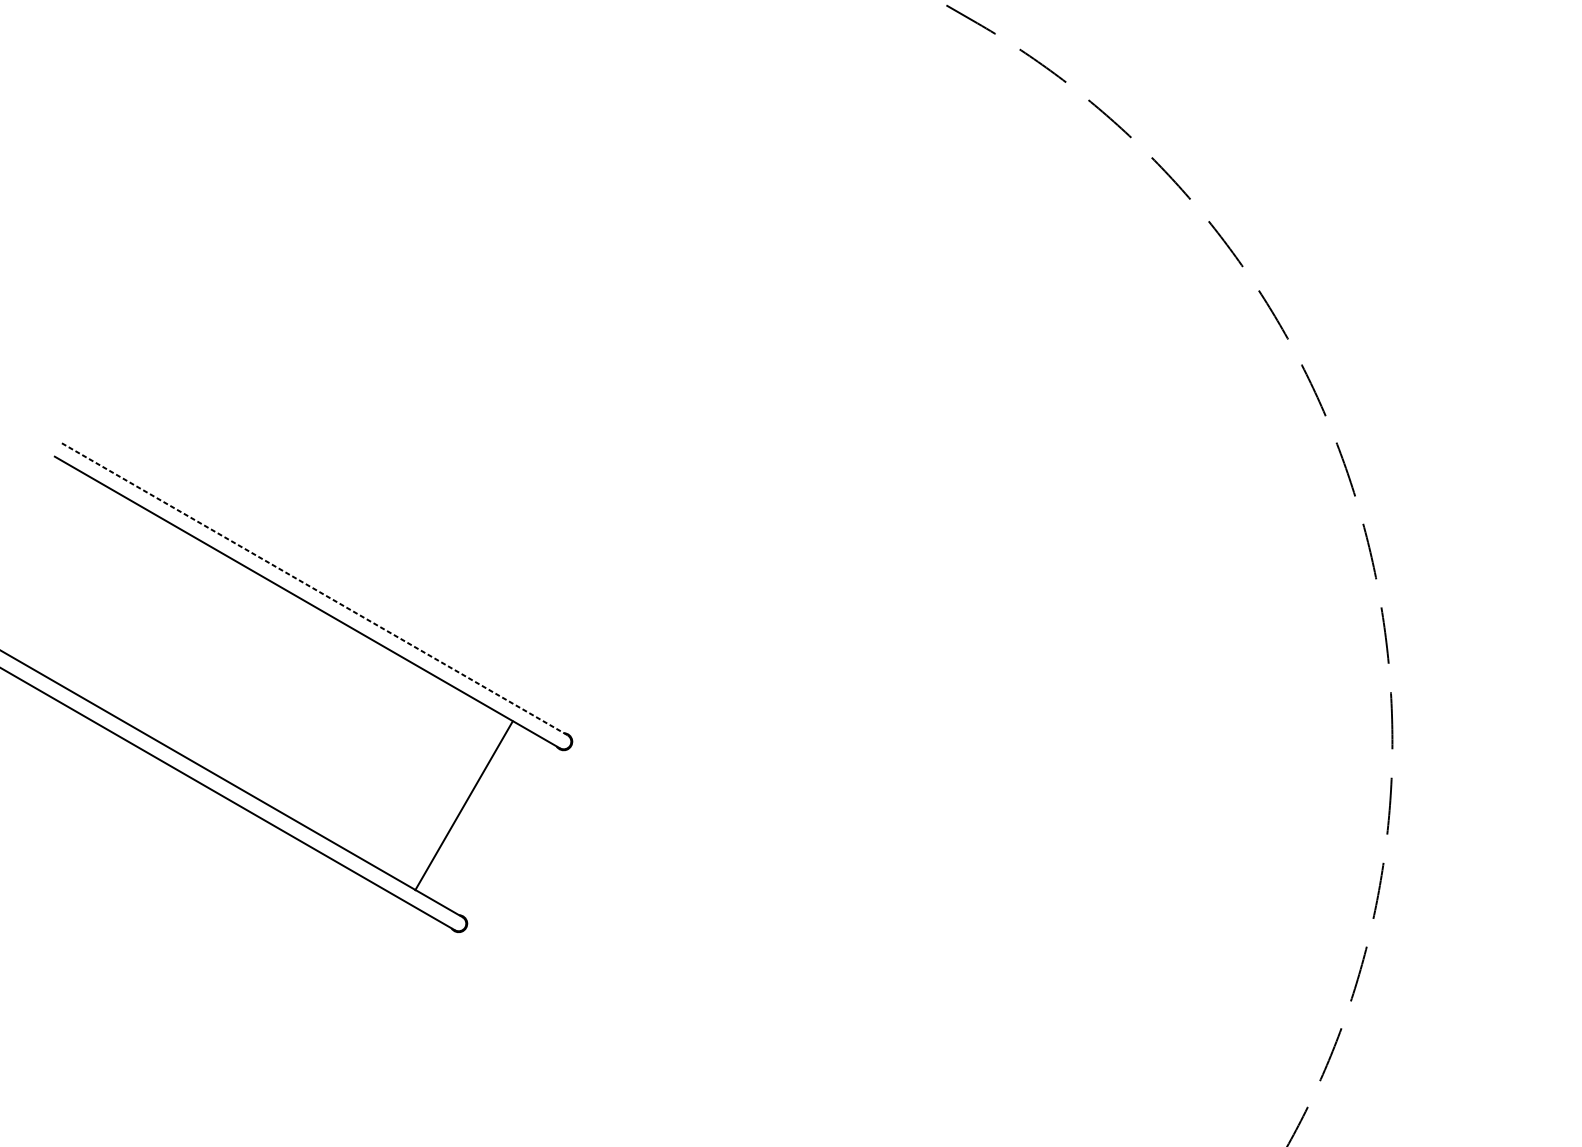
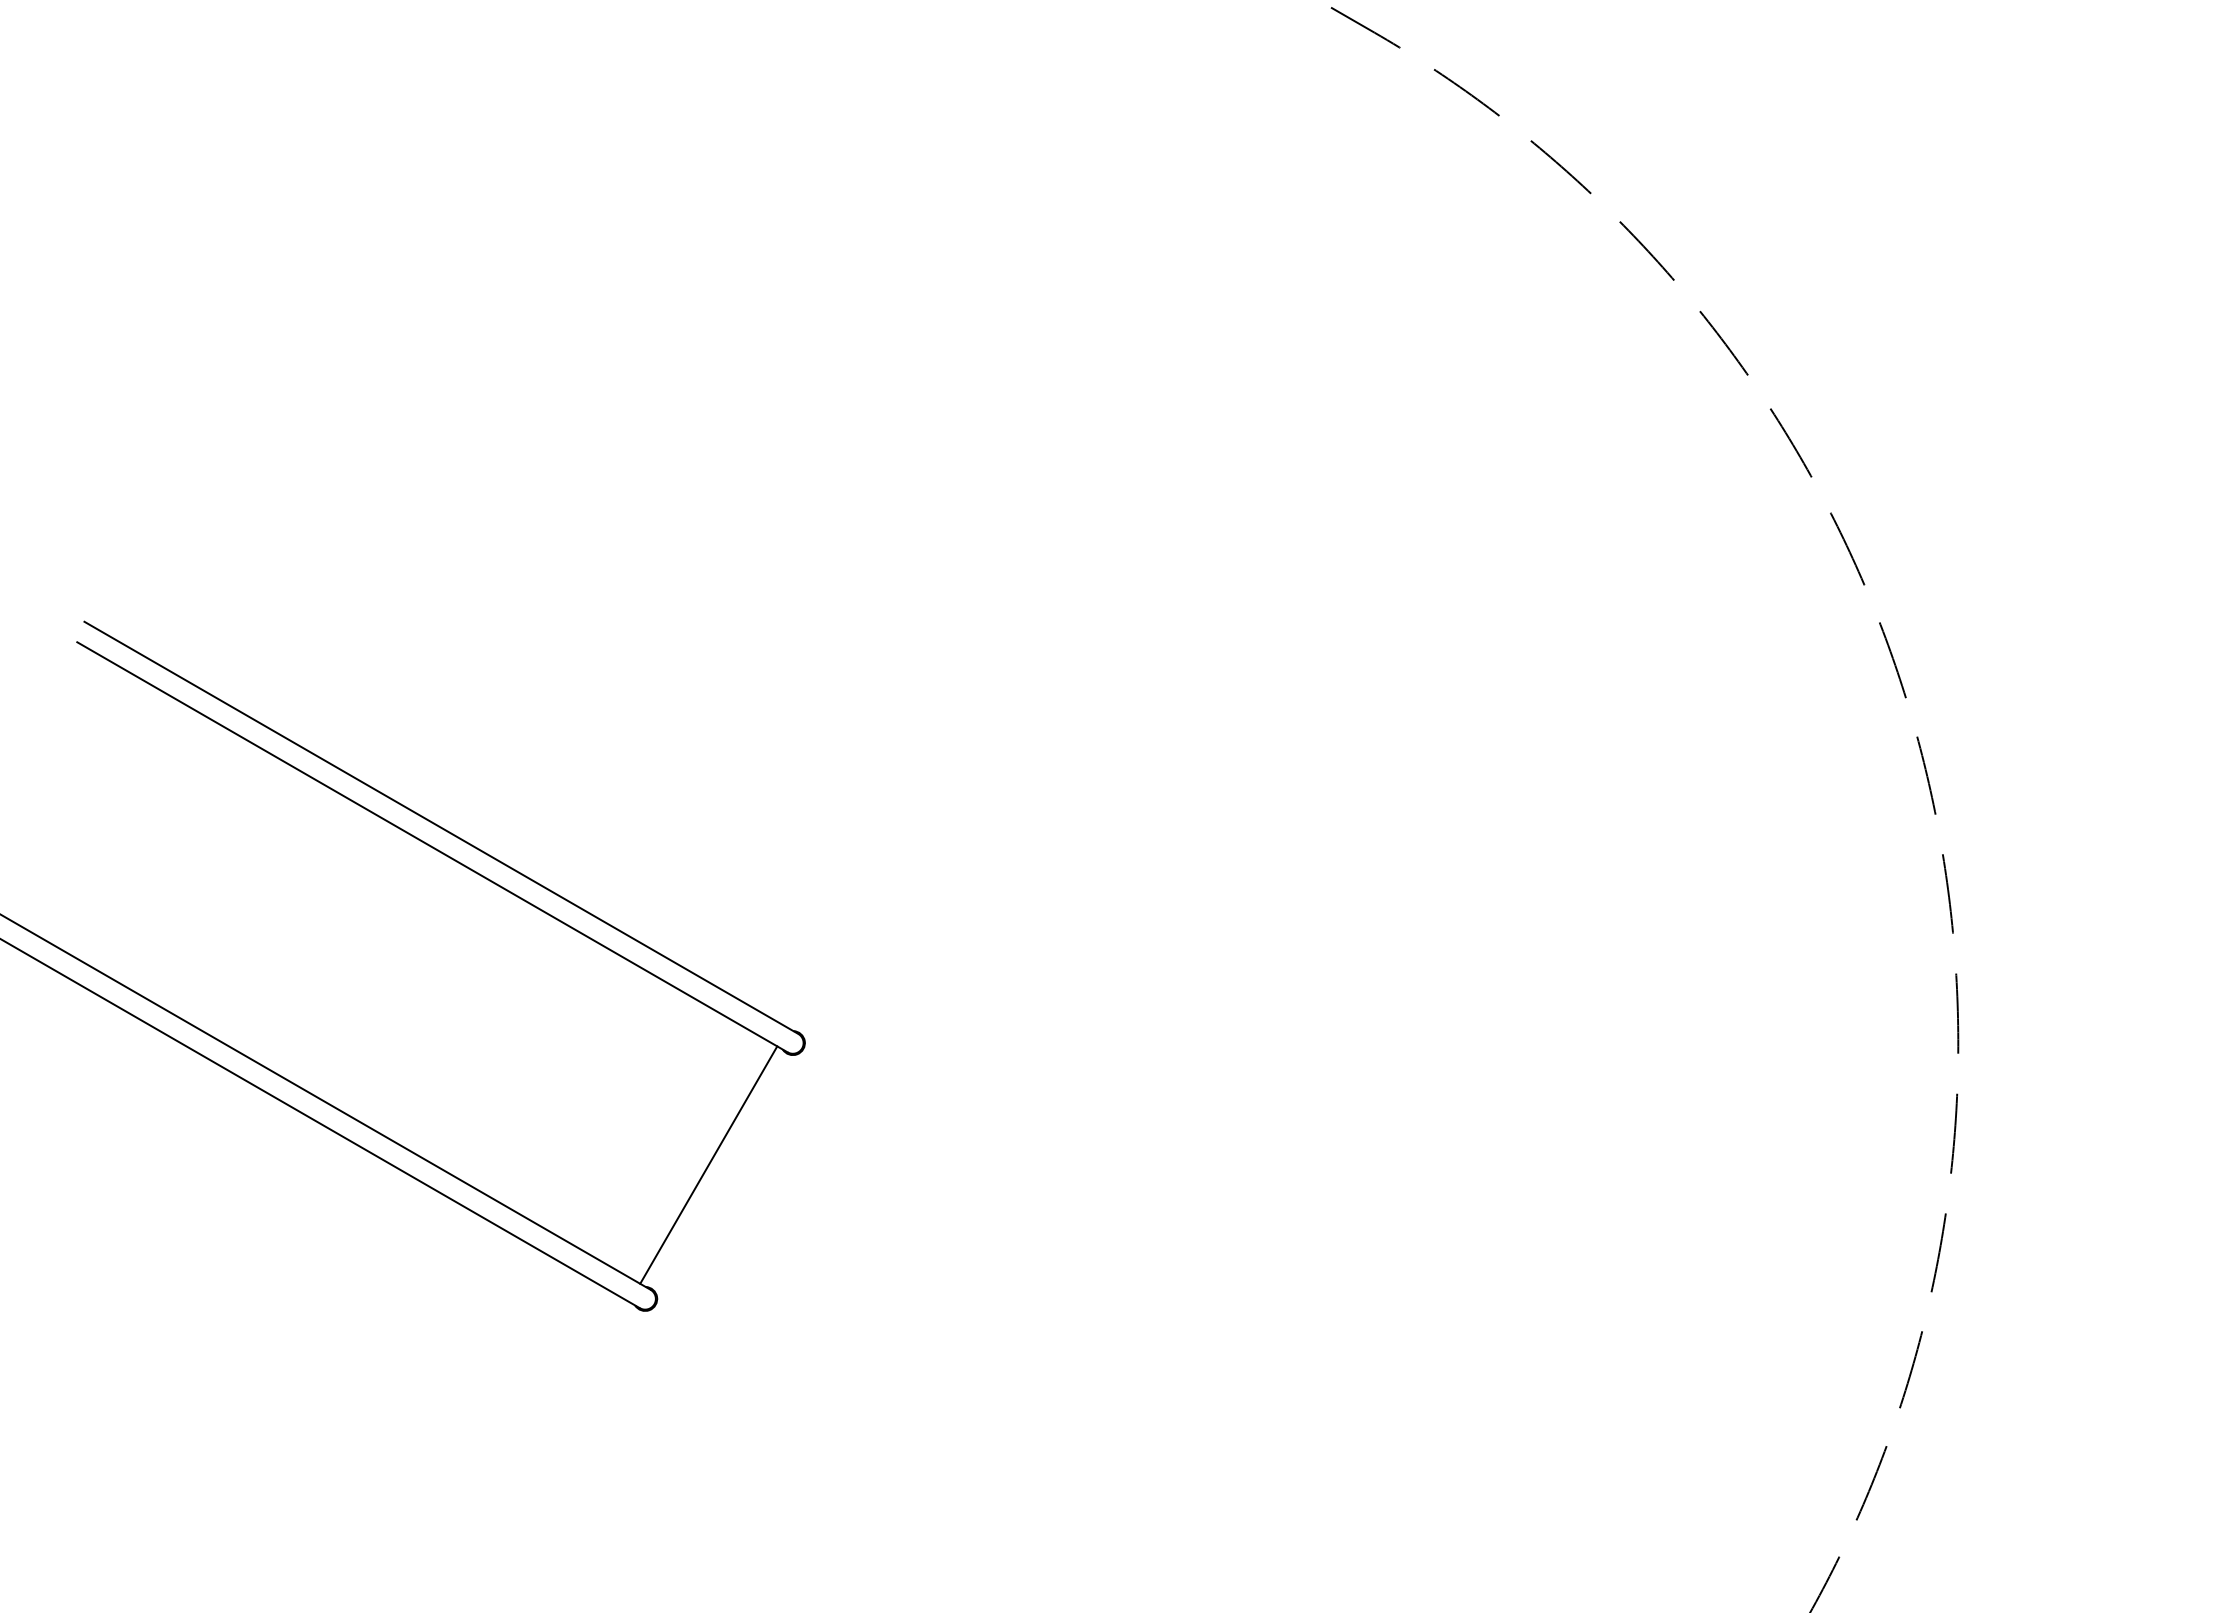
line: (313, 588) -> (440, 827), dashed -> solid
line: (463, 805) -> (708, 1164), moved

